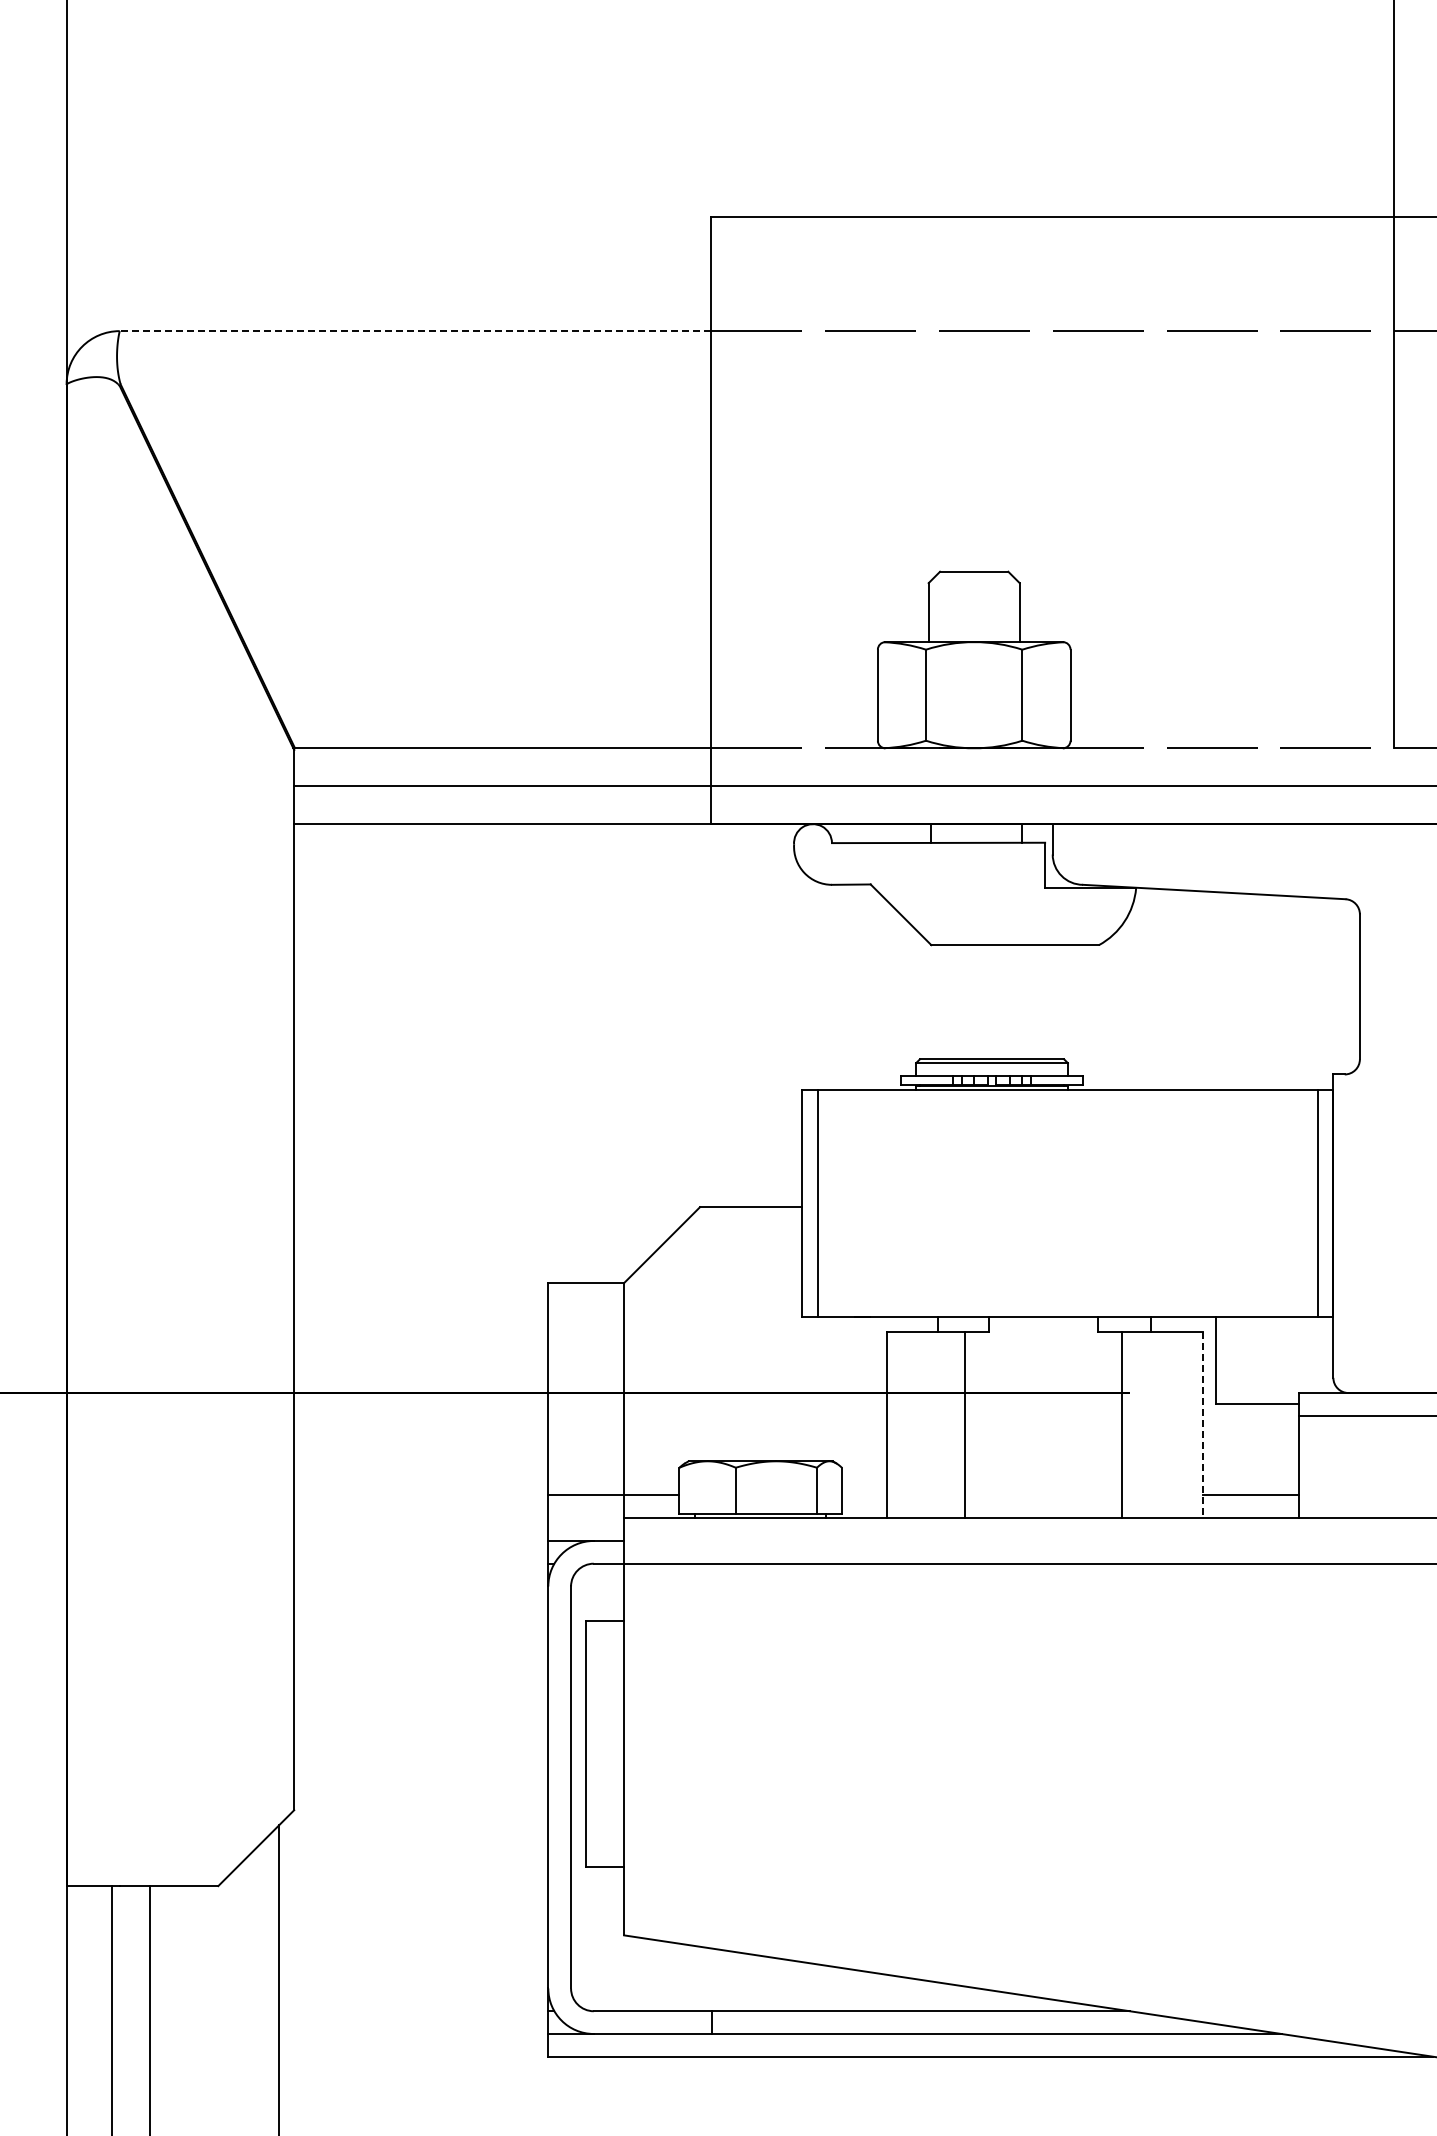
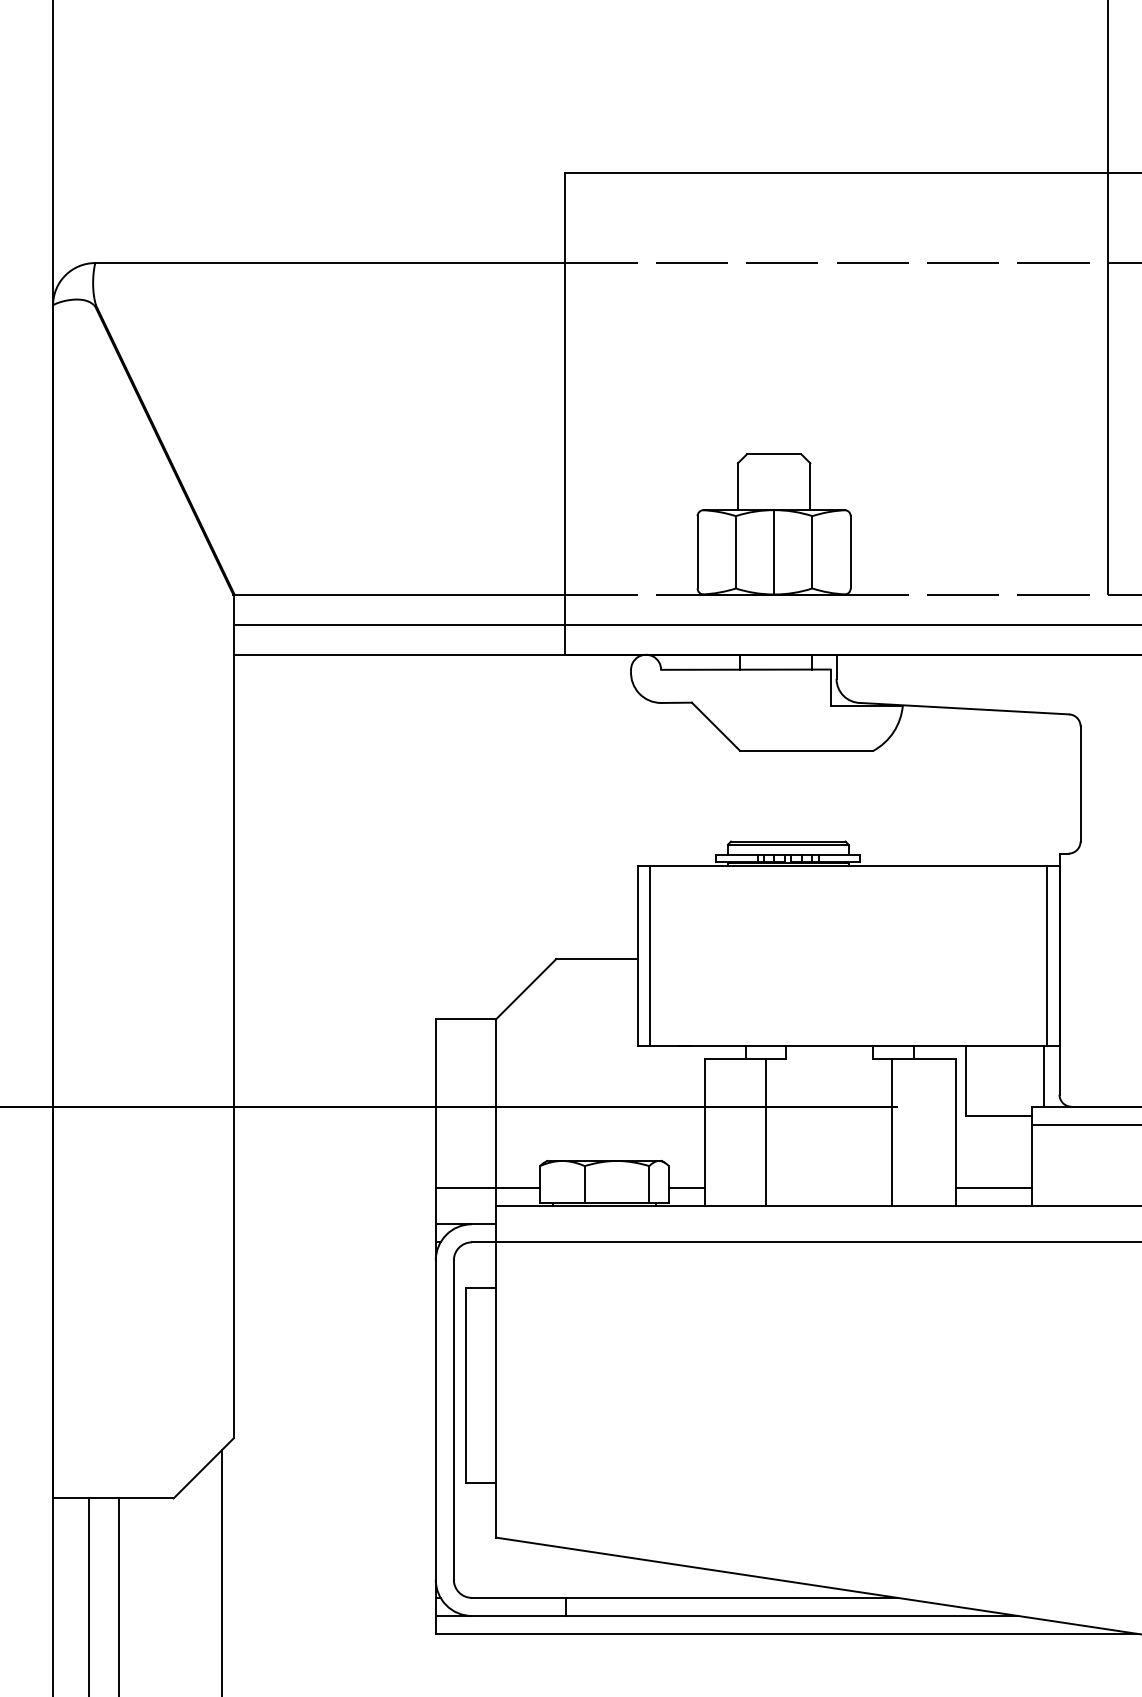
line: (415, 331) -> (330, 263), dashed -> solid
line: (974, 695) -> (774, 552), added
line: (1314, 1355) -> (1044, 1076), added
line: (1202, 1425) -> (955, 1132), dashed -> solid
line: (864, 1495) -> (686, 1188), added

